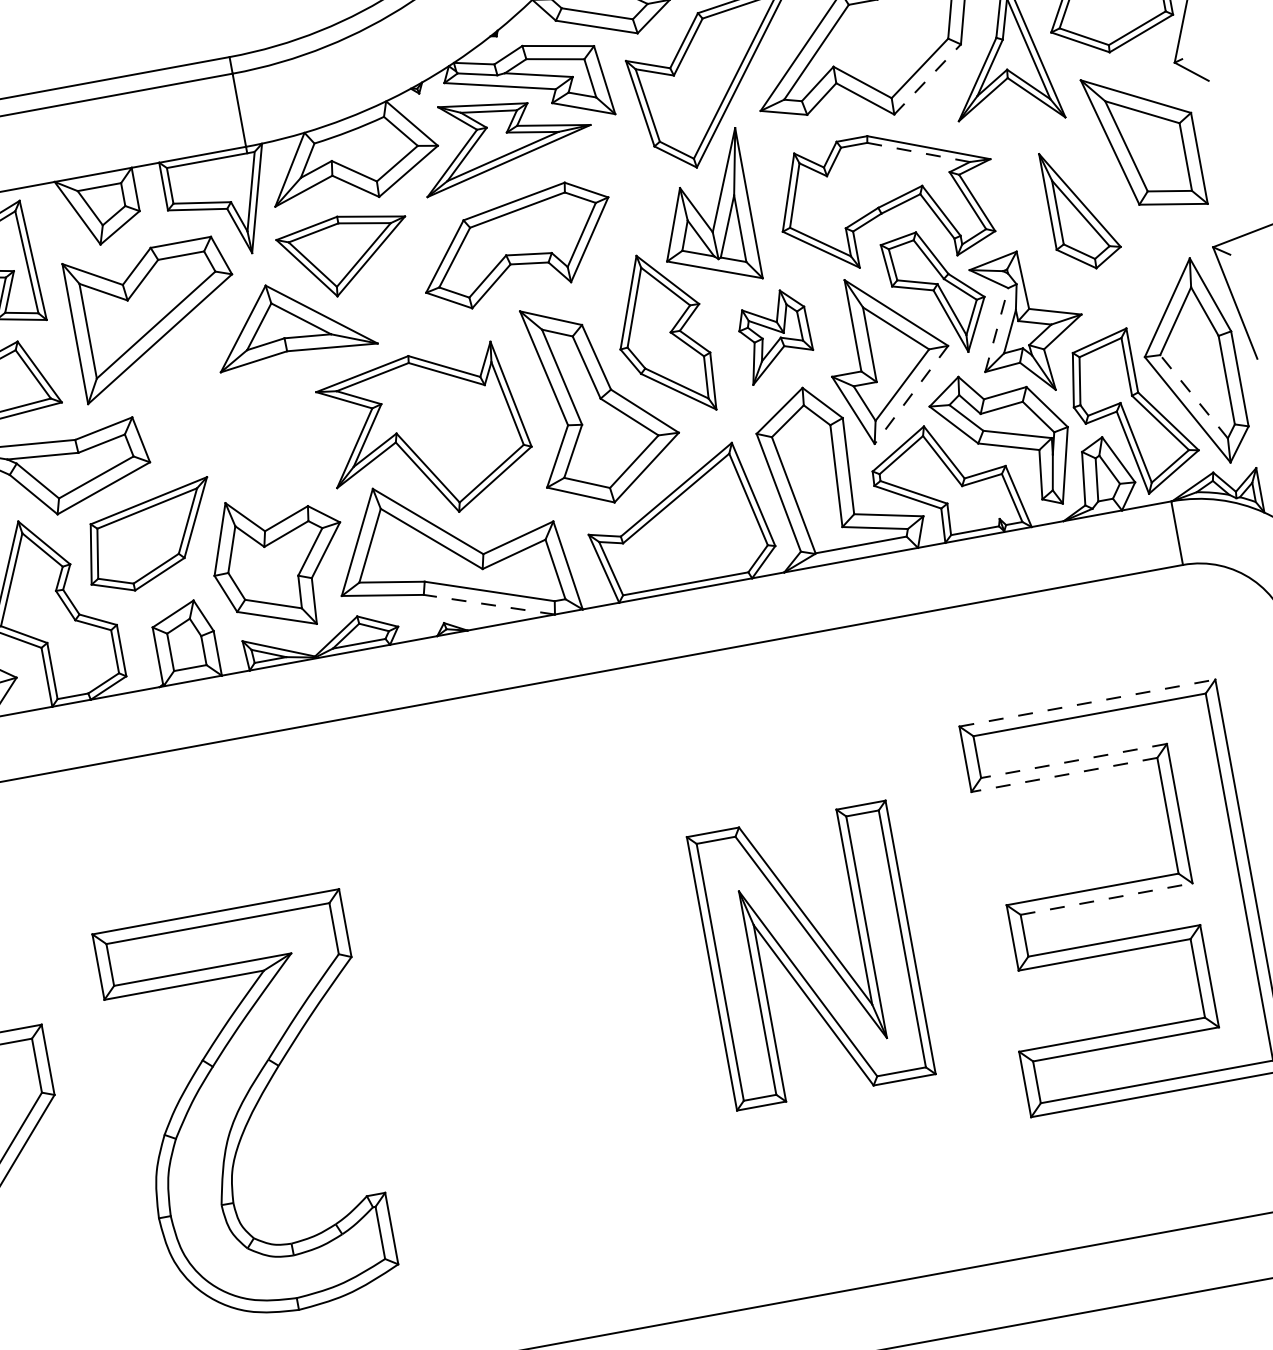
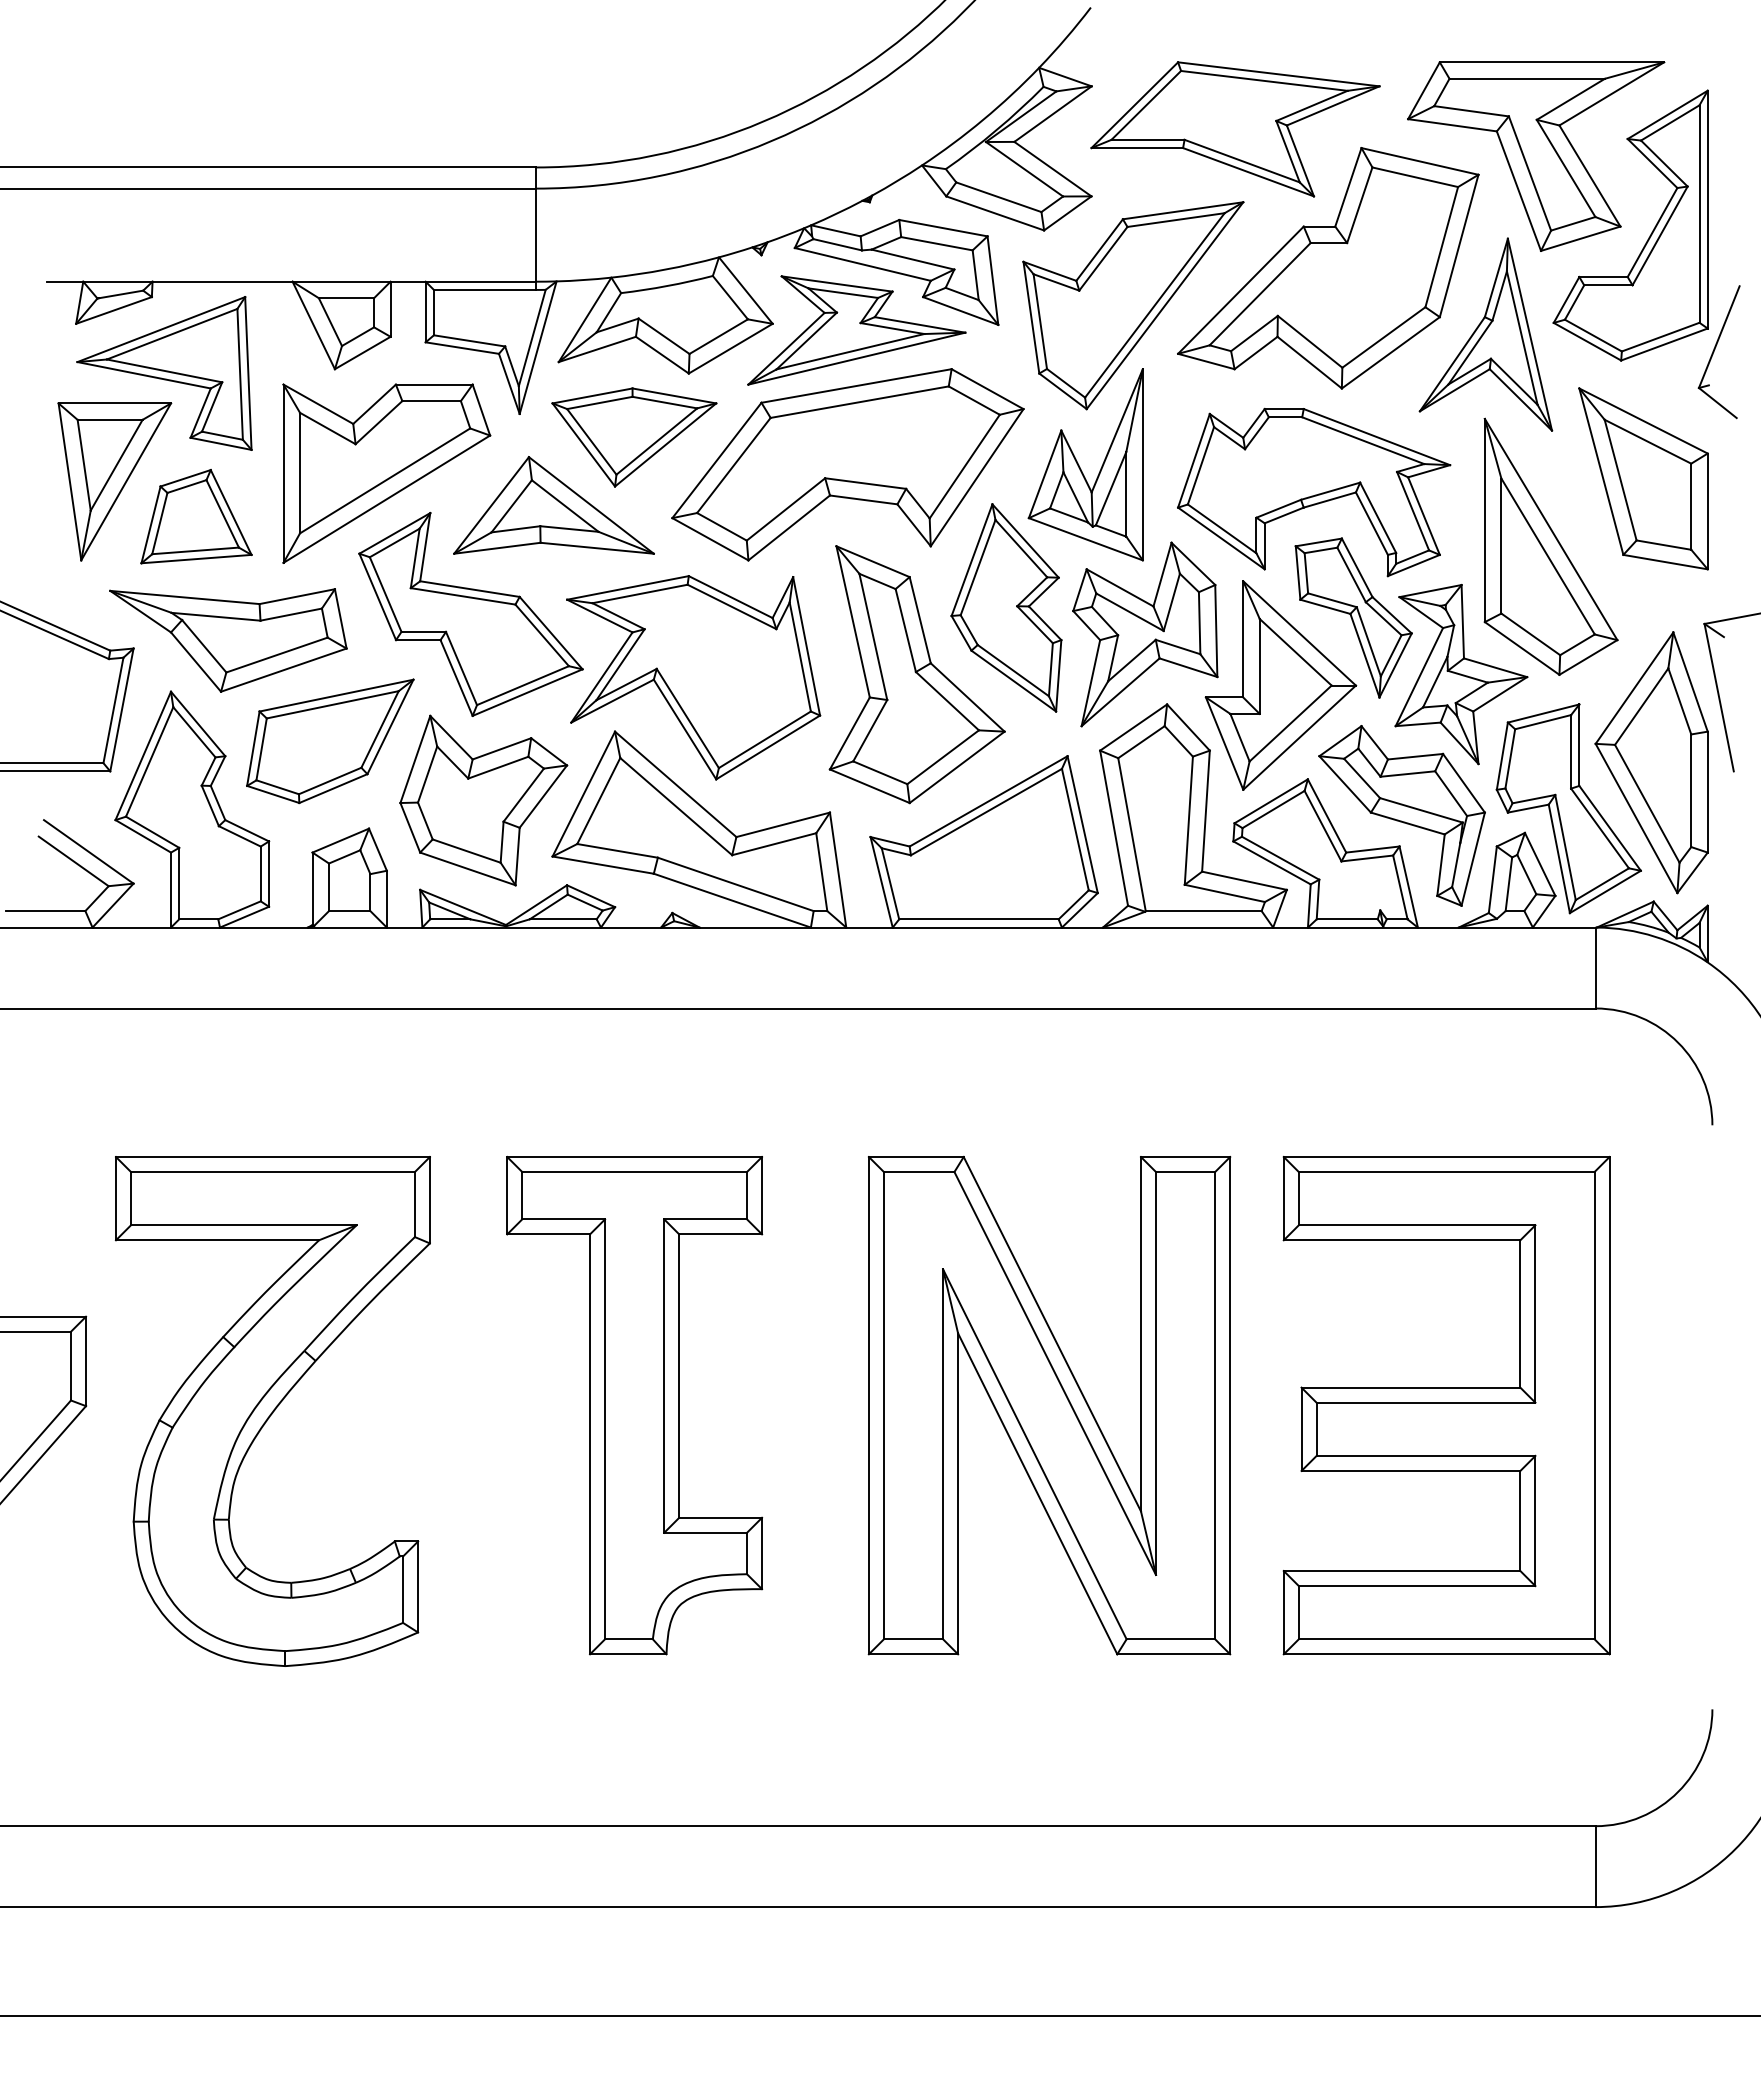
line: (927, 79) -> (1390, 352), dashed -> solid
line: (918, 152) -> (1363, 440), dashed -> solid
part: (1080, 208) -> (1550, 546), size x1.67
part: (516, 245) -> (847, 464), size x1.43
line: (996, 329) -> (1419, 676), dashed -> solid
part: (775, 336) -> (1145, 634), size x1.67
line: (911, 394) -> (1299, 737), dashed -> solid
line: (1194, 396) -> (1647, 803), dashed -> solid
part: (242, 417) -> (470, 614), added
line: (488, 604) -> (731, 900), dashed -> solid
line: (1087, 703) -> (1446, 1157), dashed -> solid
line: (1073, 761) -> (1416, 1225), dashed -> solid
line: (1063, 775) -> (1401, 1240), dashed -> solid
line: (1106, 898) -> (1426, 1402), dashed -> solid
part: (811, 955) -> (1049, 1405), size x1.43
part: (485, 1015) -> (634, 1405), added
part: (252, 1111) -> (272, 1411), moved

